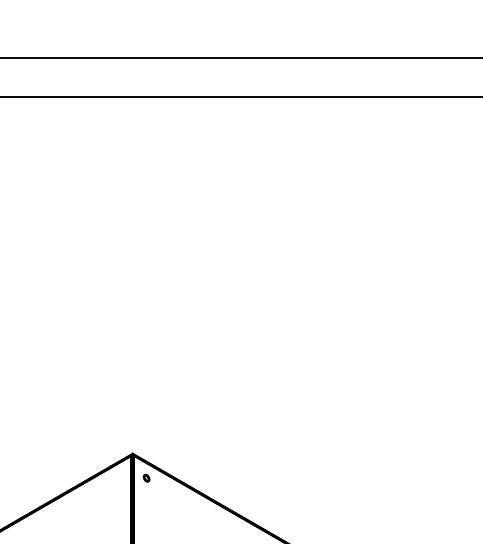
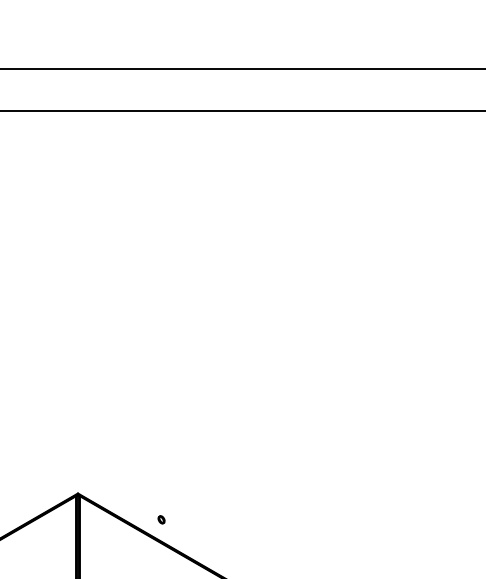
part: (146, 477) -> (161, 519), moved

